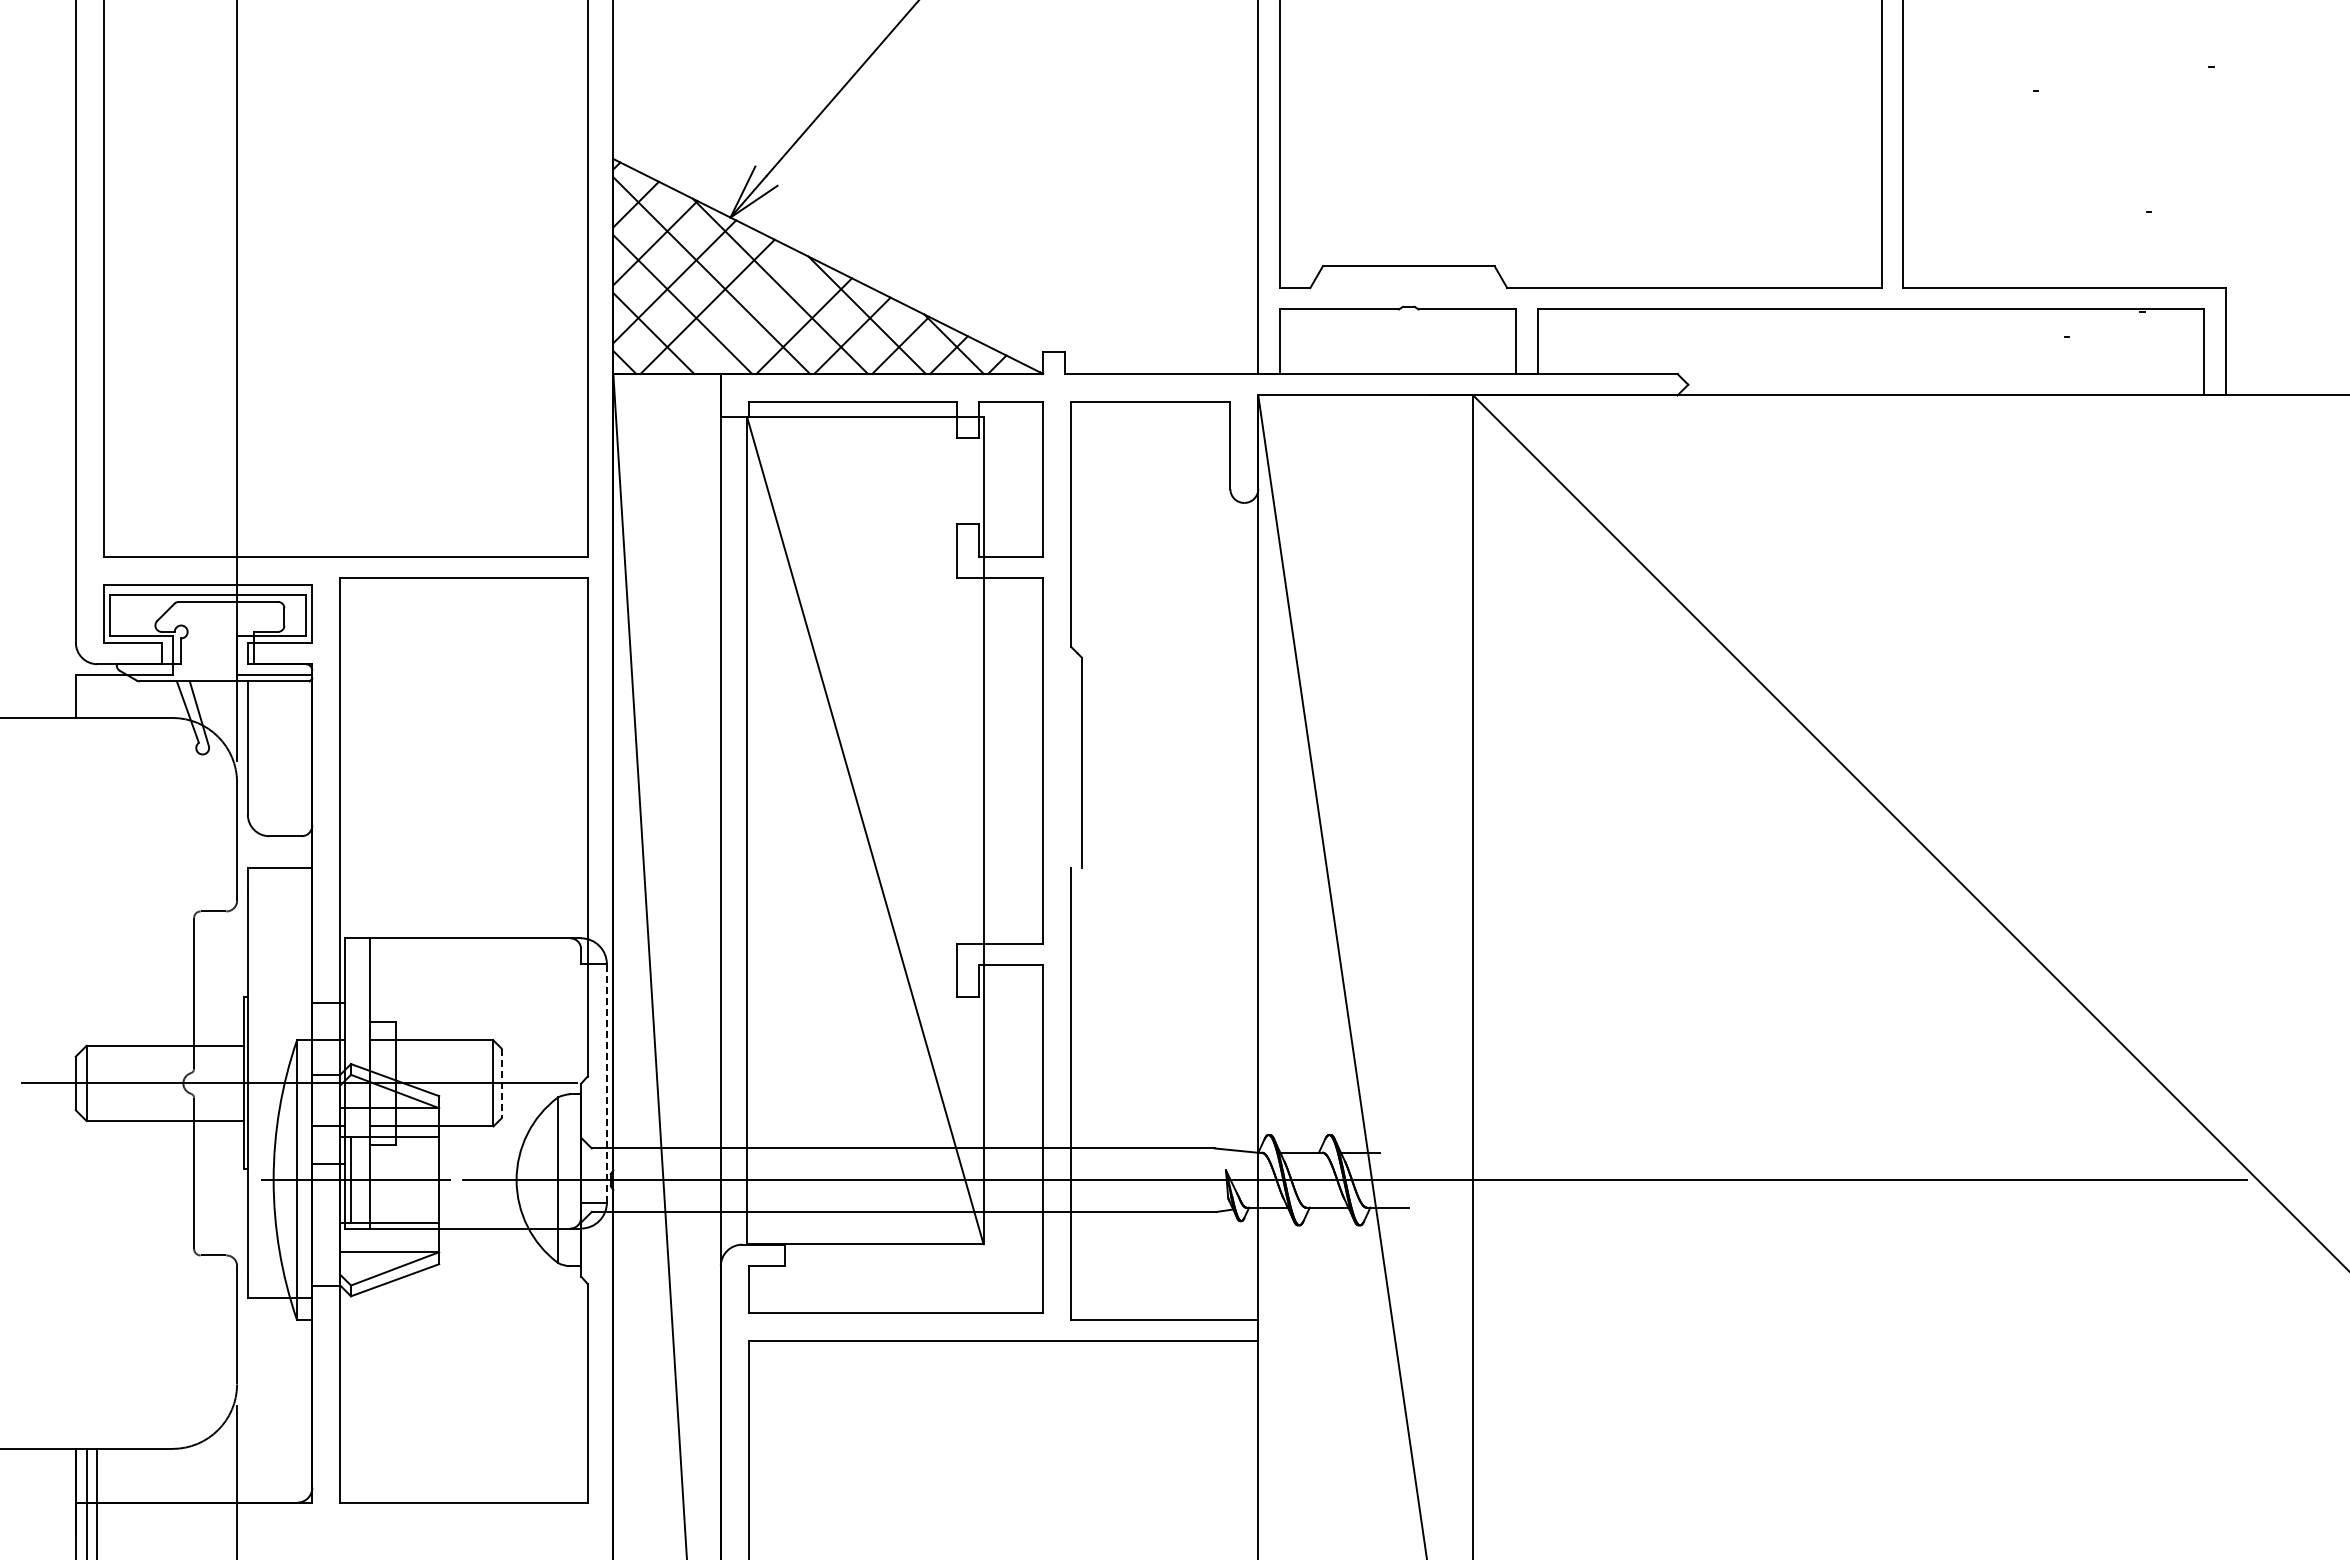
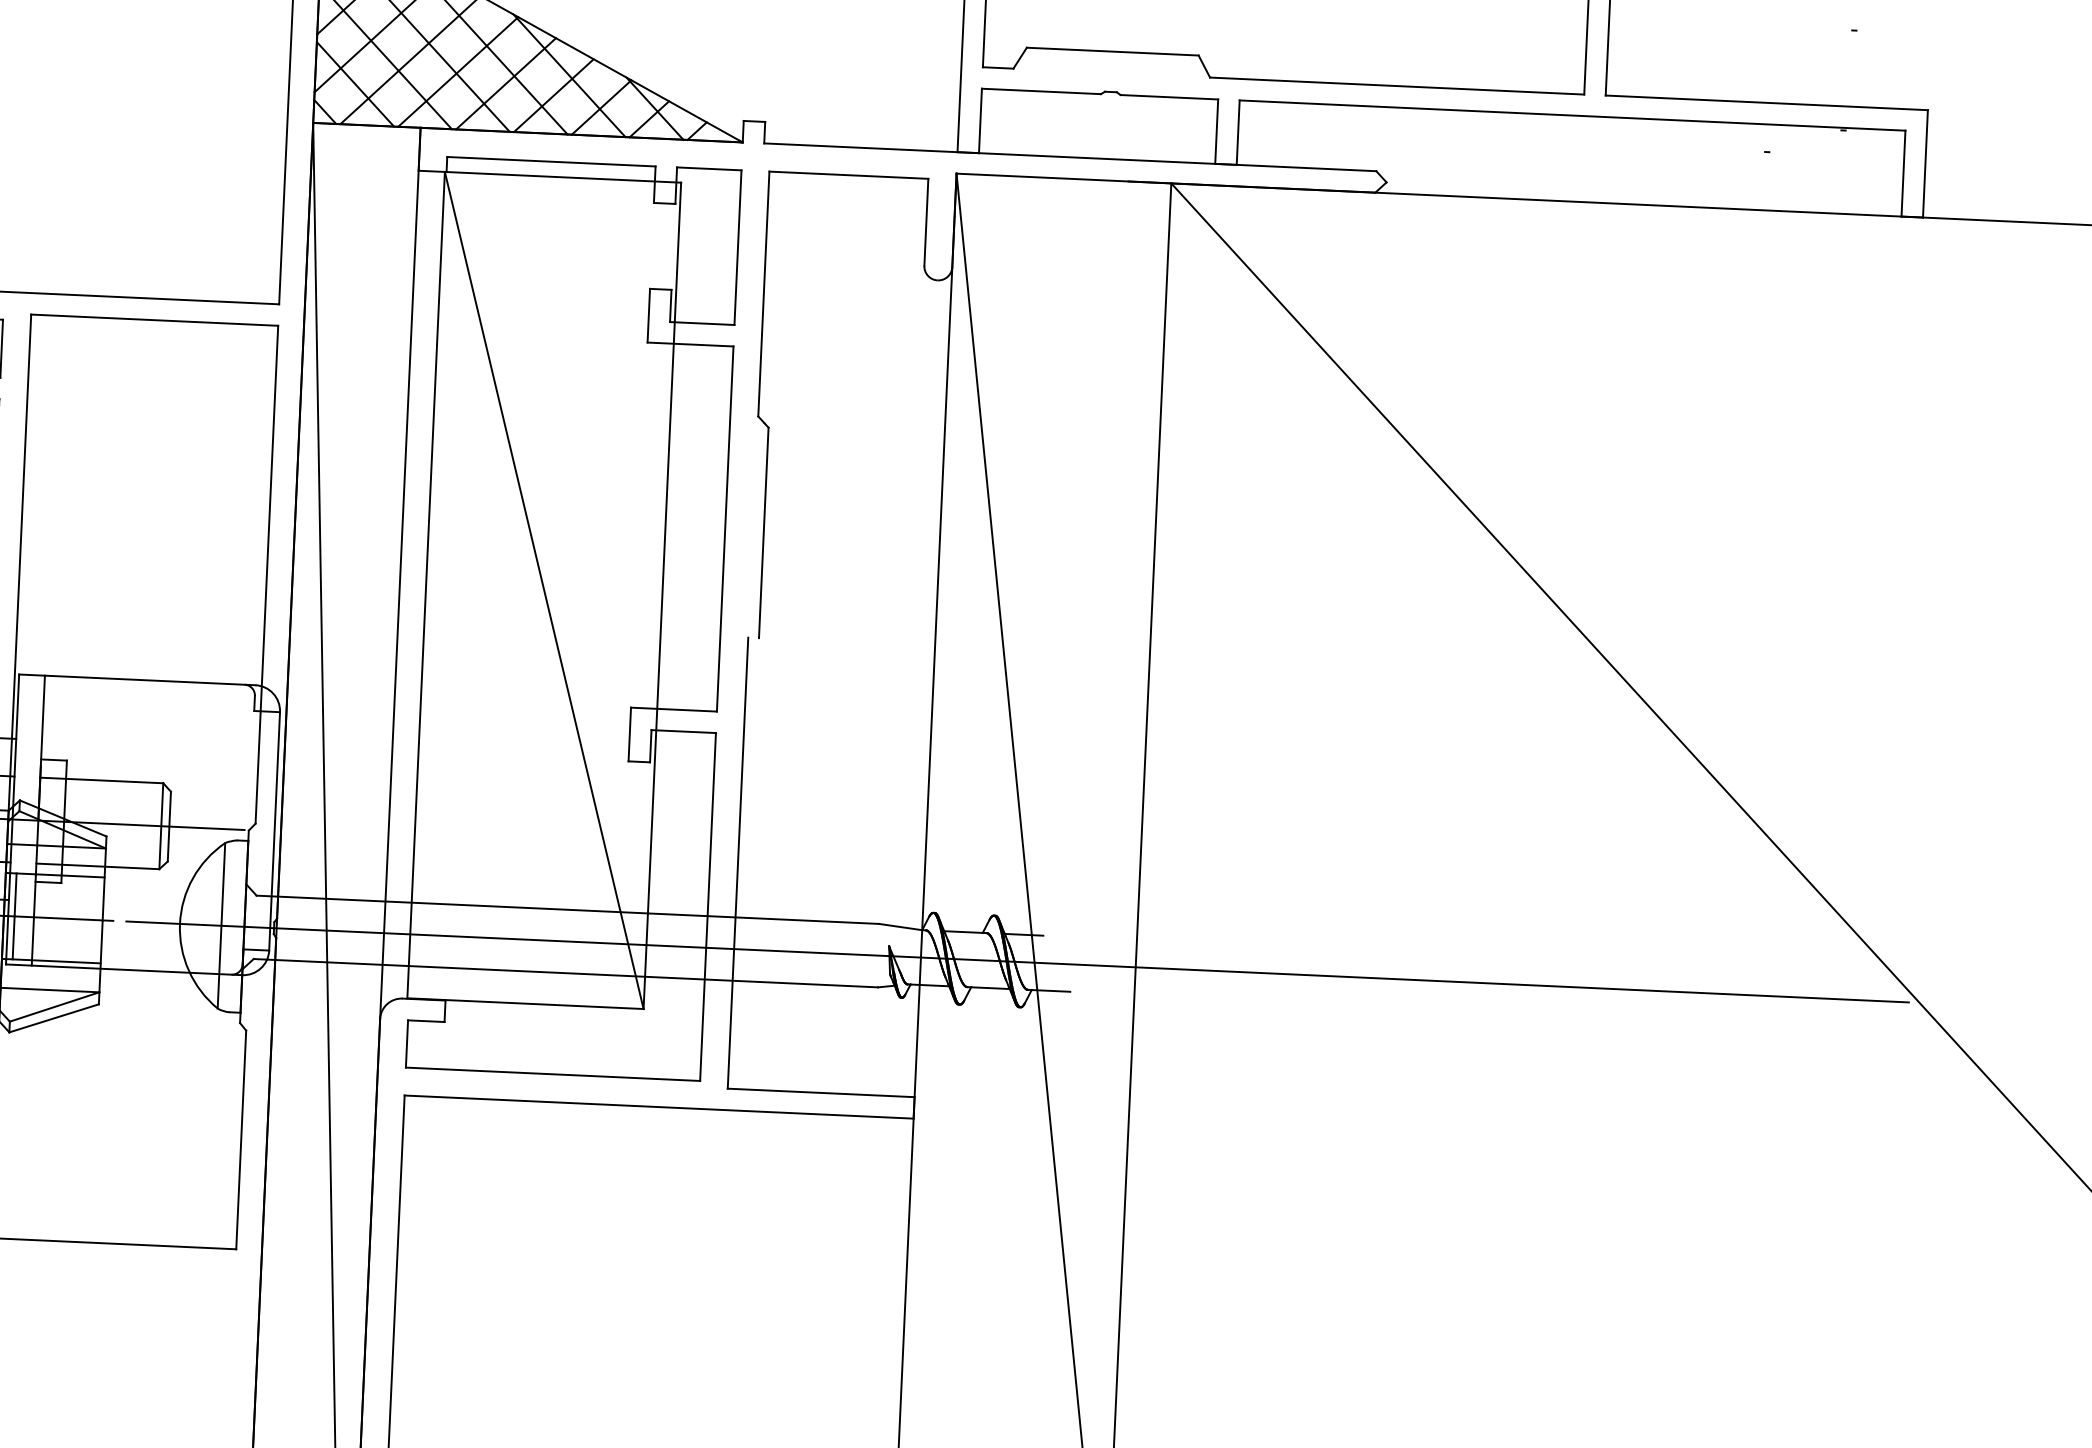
line: (755, 316) -> (457, 71), added
line: (606, 1082) -> (274, 830), dashed -> solid
line: (501, 1083) -> (169, 826), dashed -> solid

